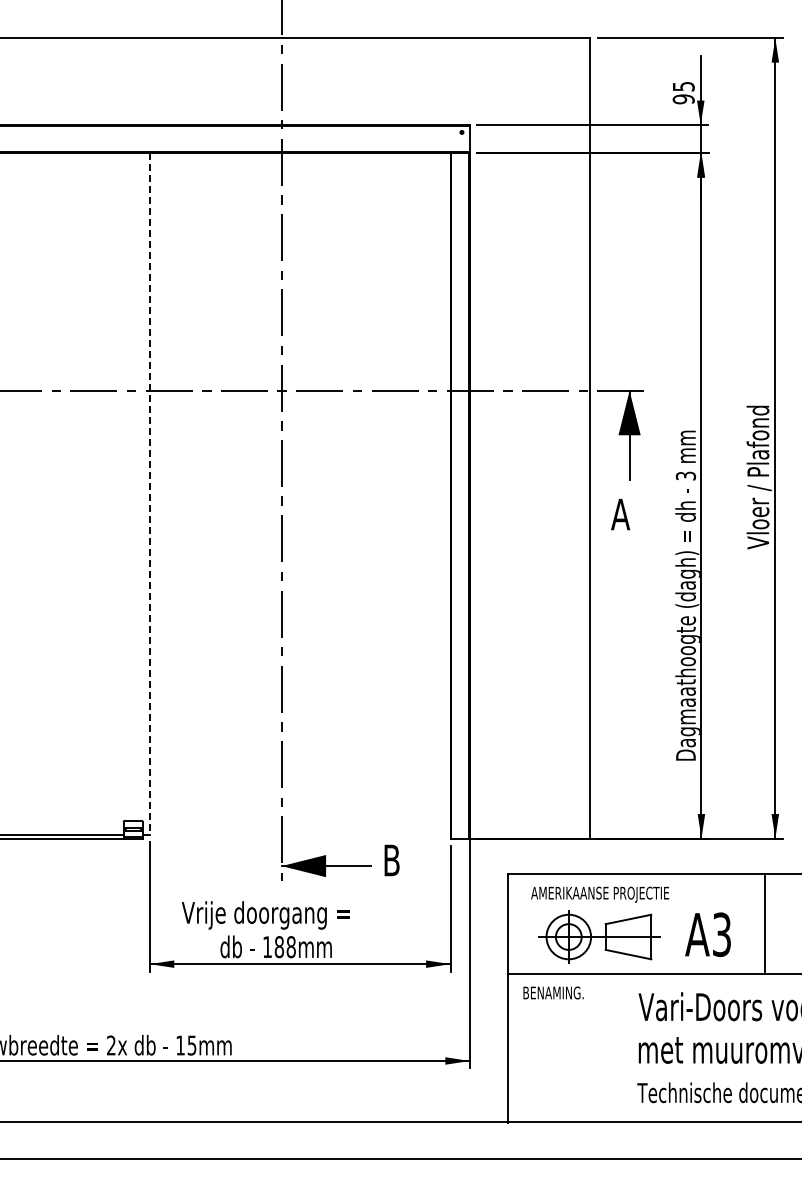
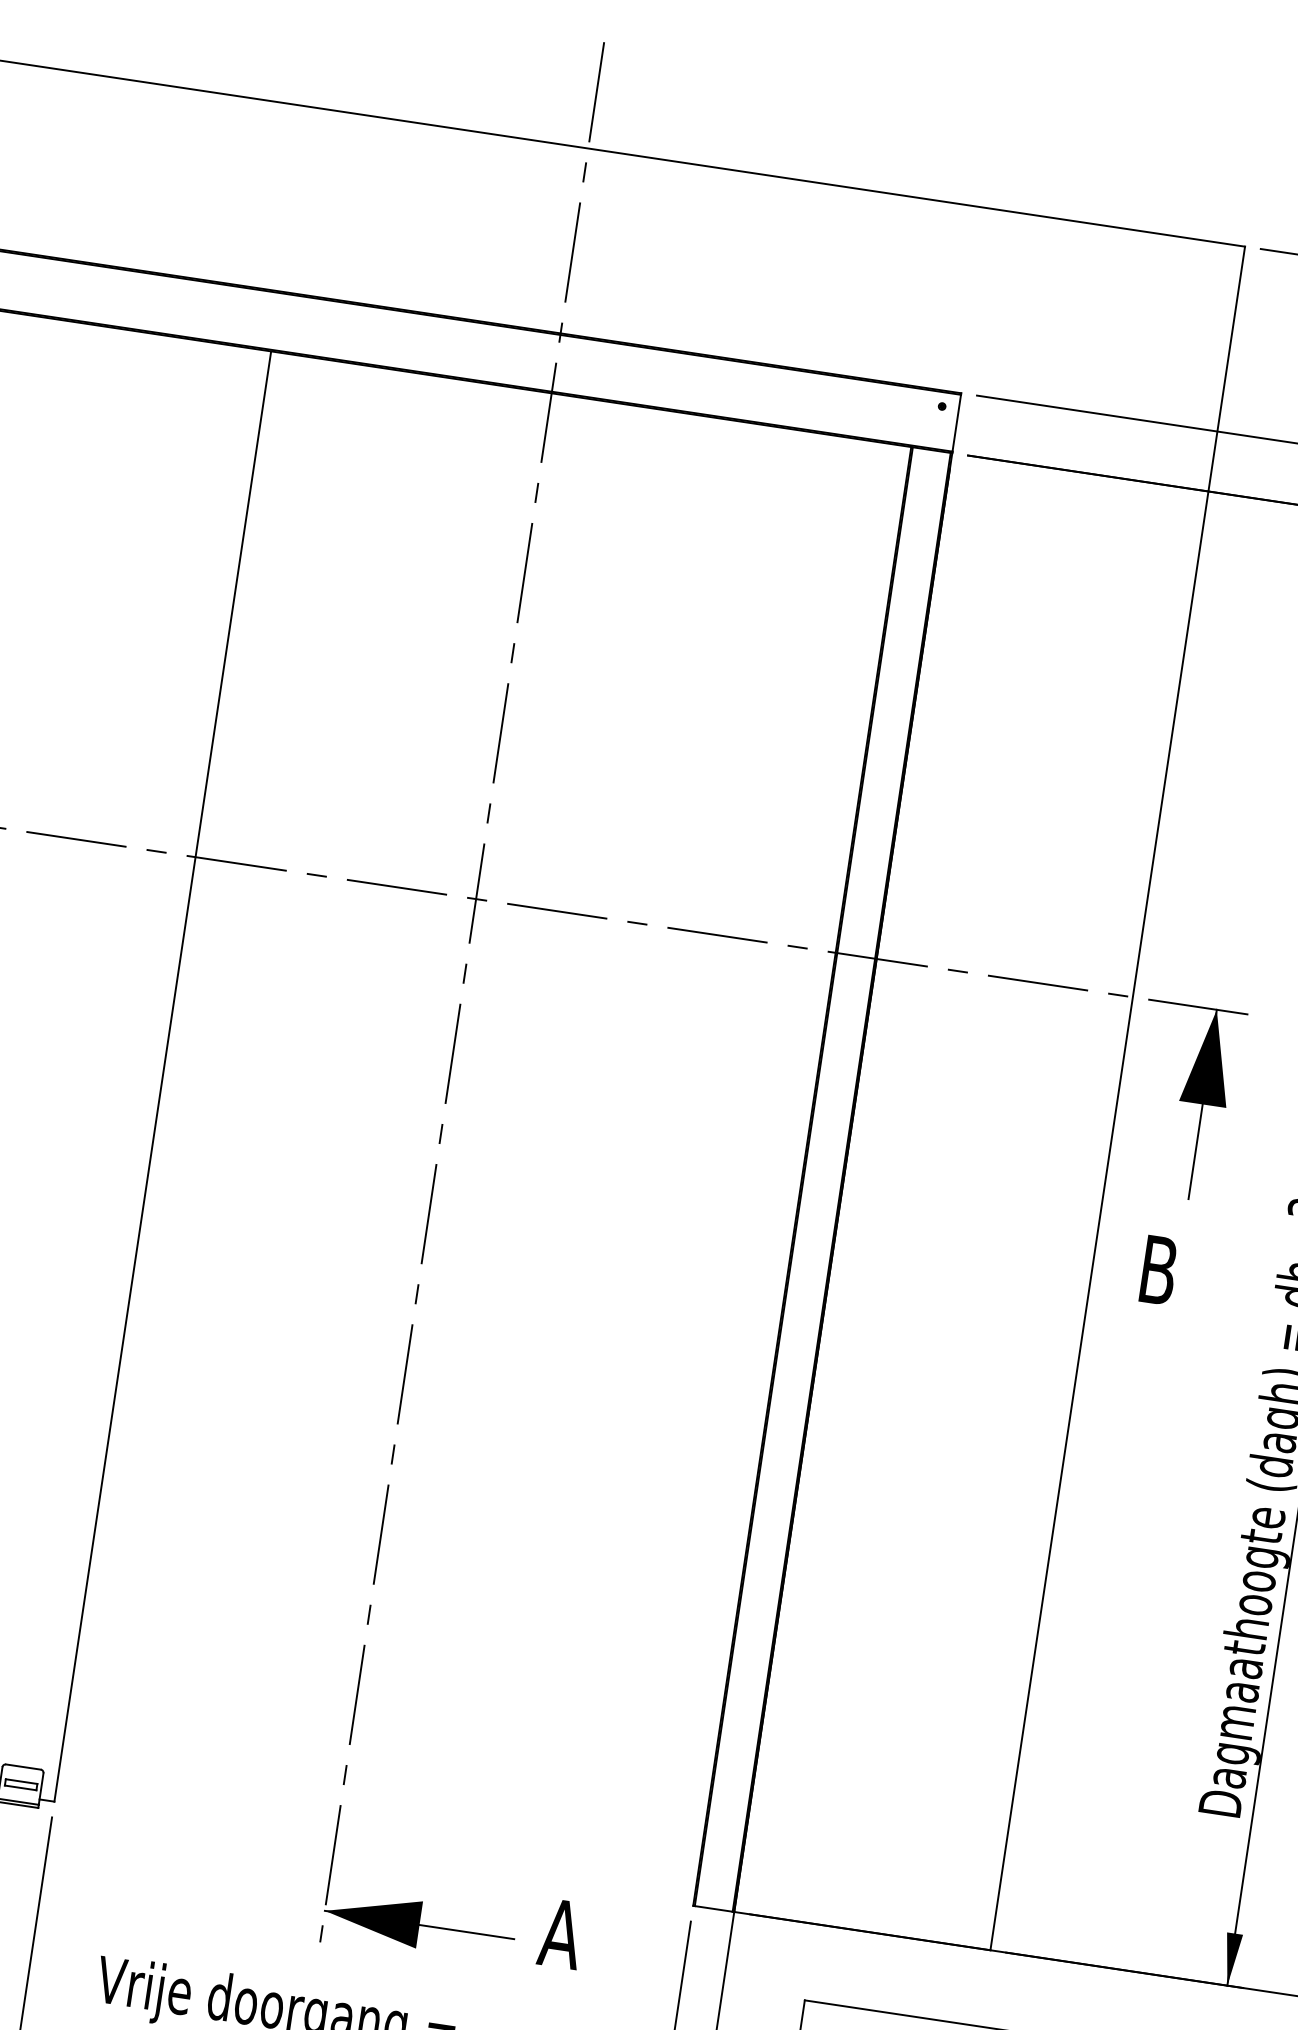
line: (149, 493) -> (162, 1075), dashed -> solid
text: (620, 514) -> (1158, 1270), A -> B
text: (391, 860) -> (560, 1933), B -> A

